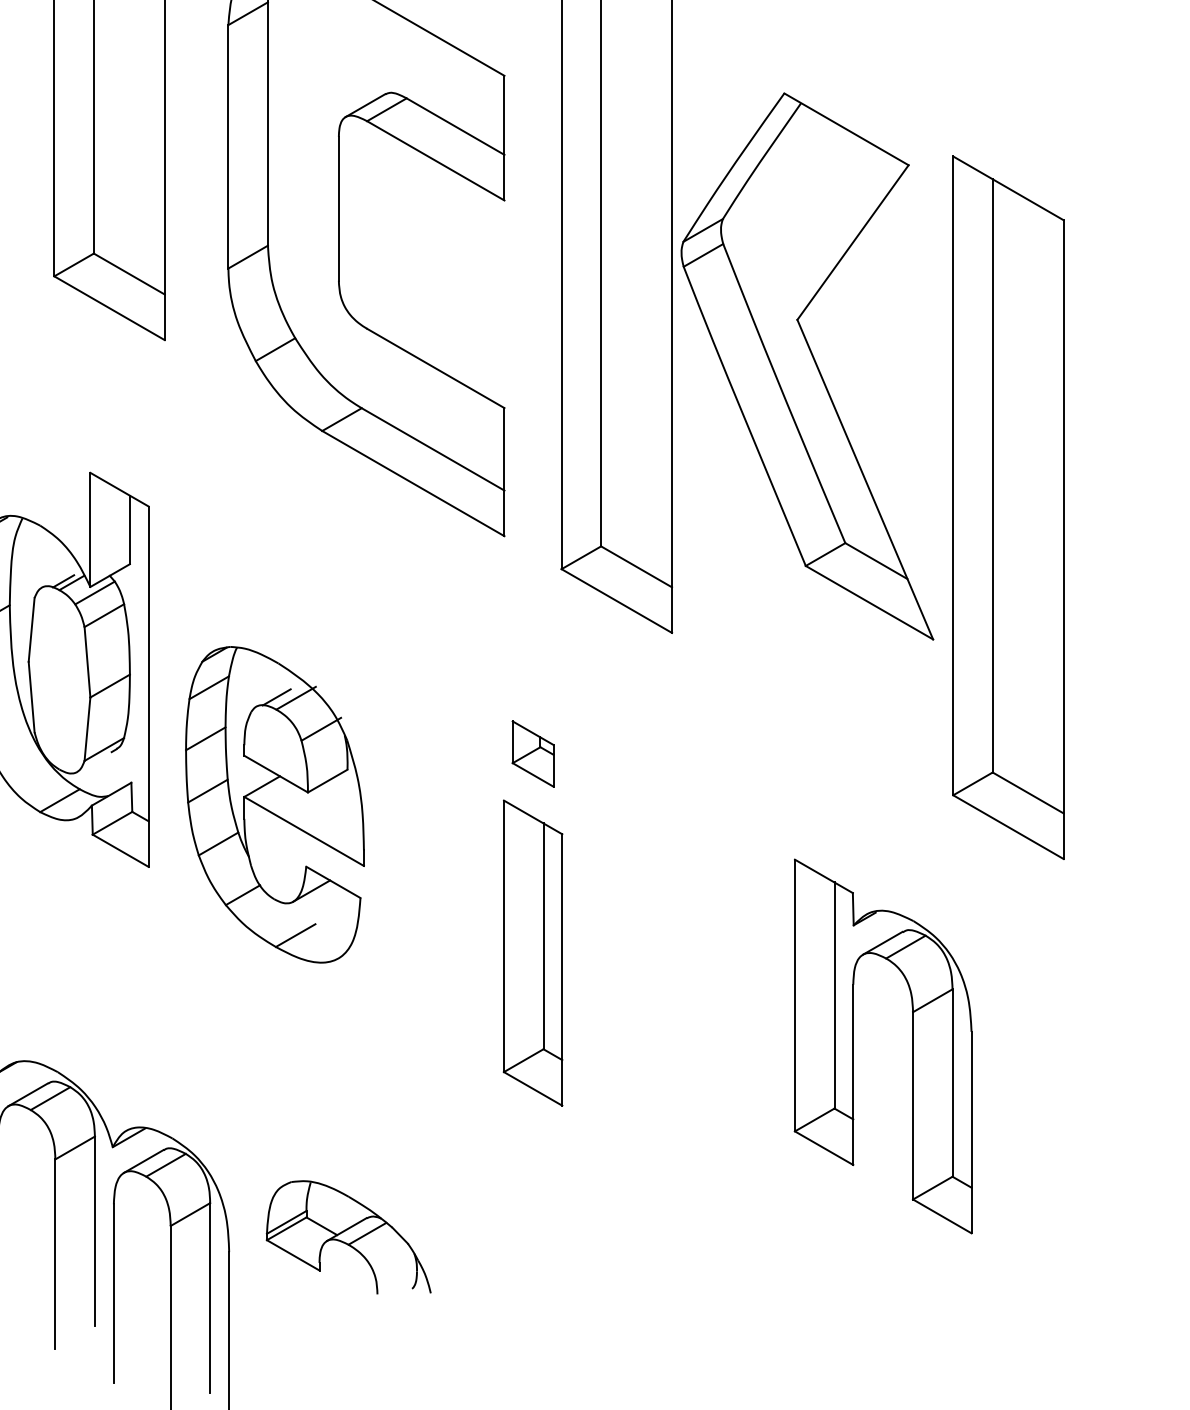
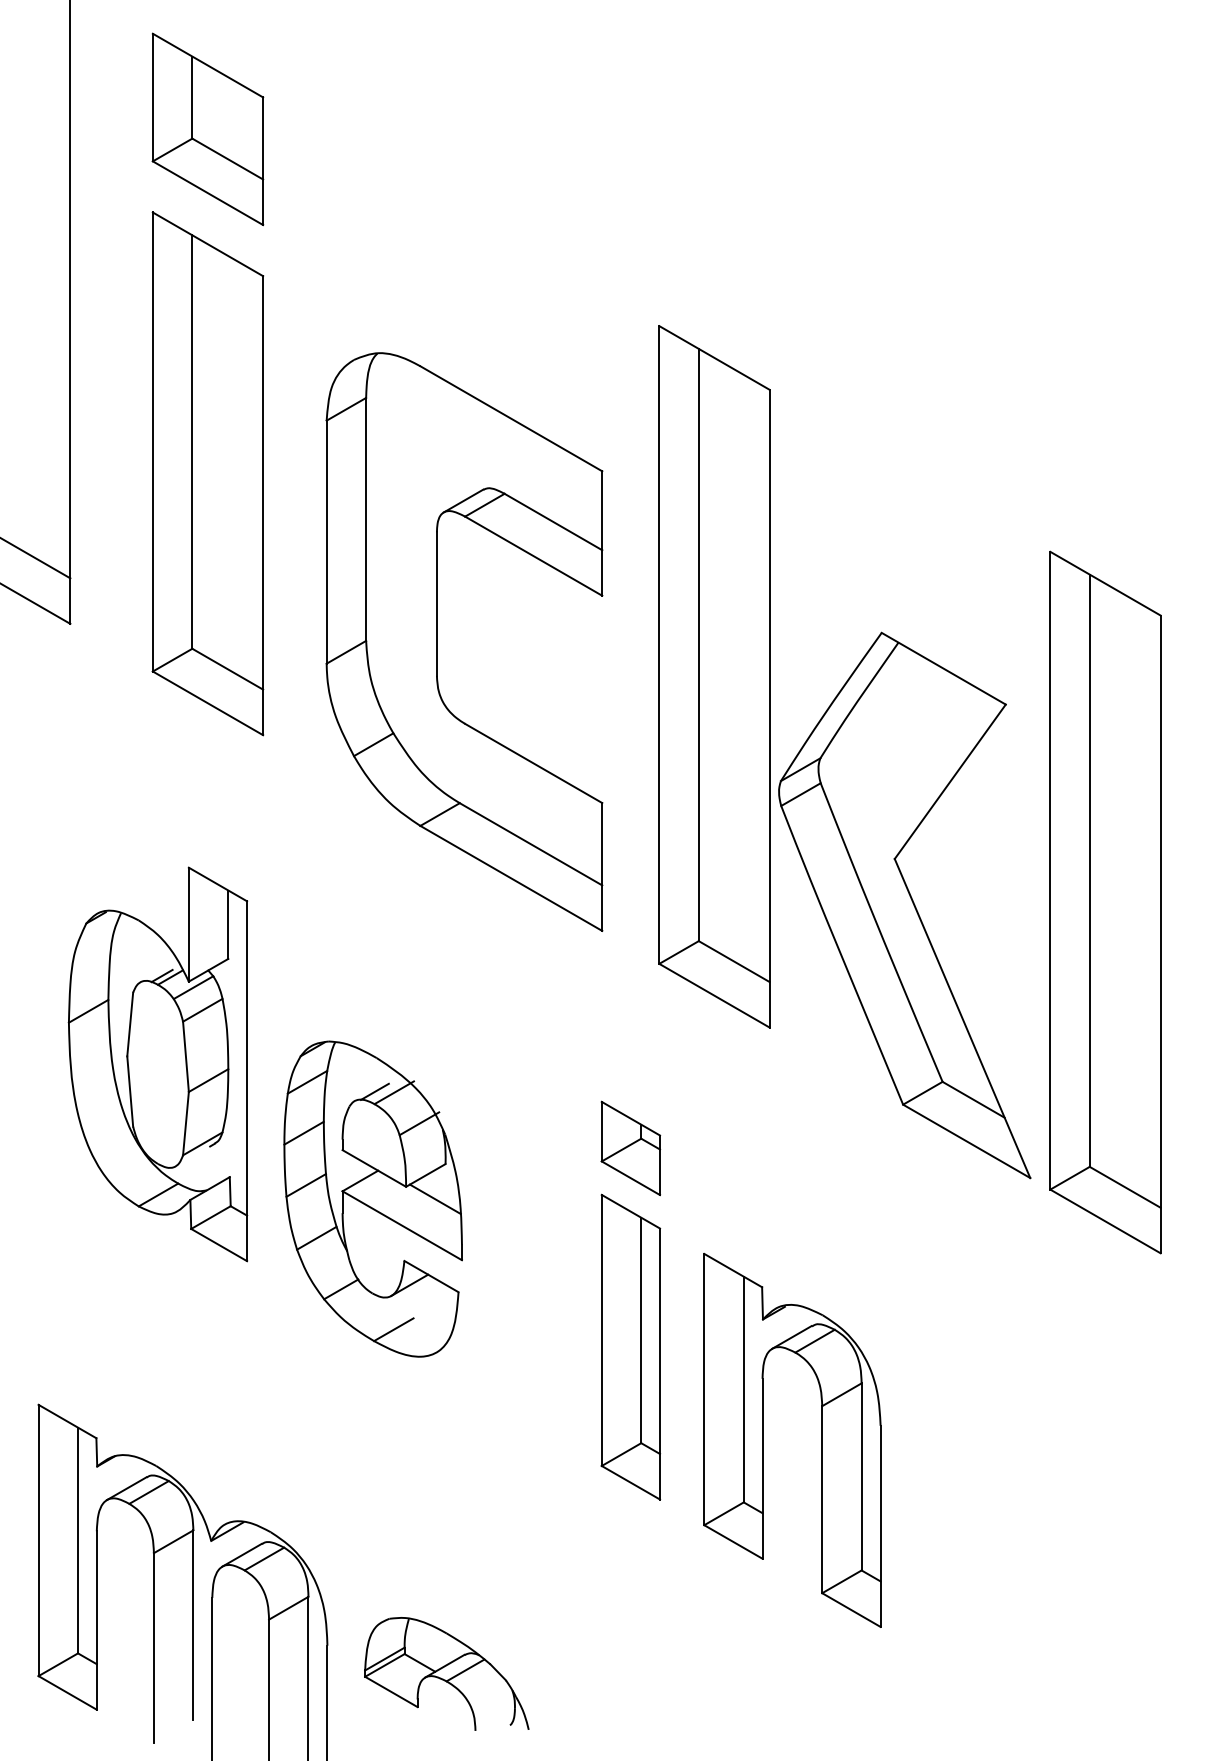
part: (807, 366) -> (904, 905), moved
part: (532, 754) -> (630, 1148), size x1.43
line: (336, 805) -> (434, 1199), added
part: (854, 1045) -> (763, 1439), moved
part: (348, 1236) -> (446, 1673), moved

